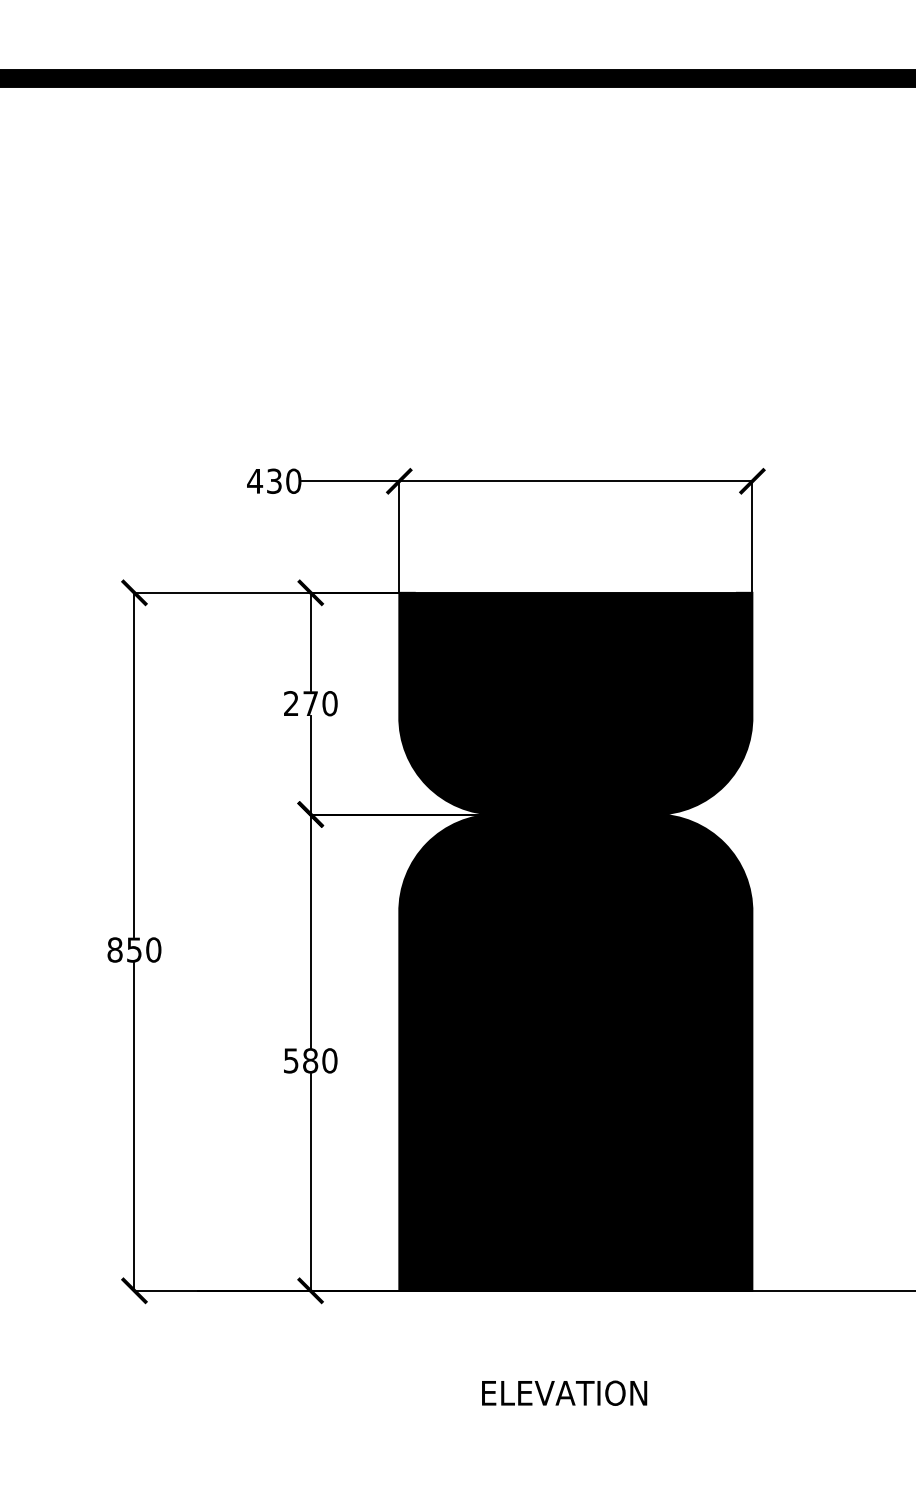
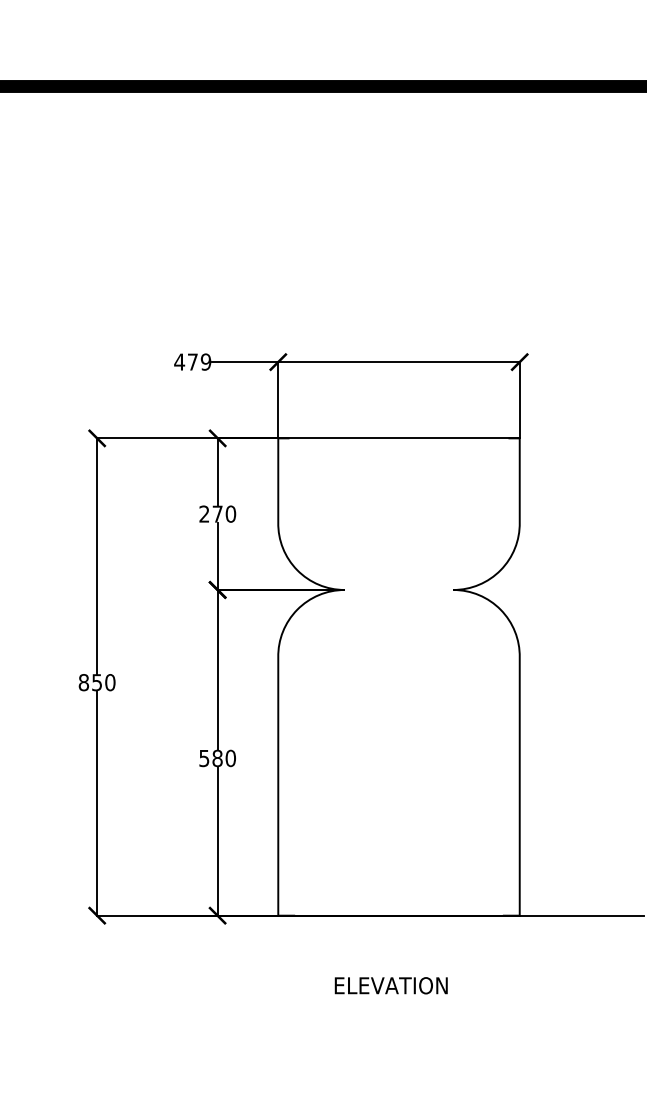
text: (284, 480) -> (199, 361), 430 -> 479
fill: (575, 941) -> (398, 676), removed

